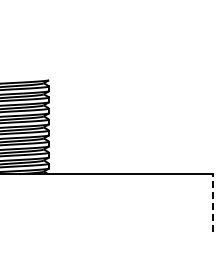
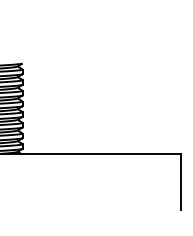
line: (212, 202) -> (180, 181), dashed -> solid

